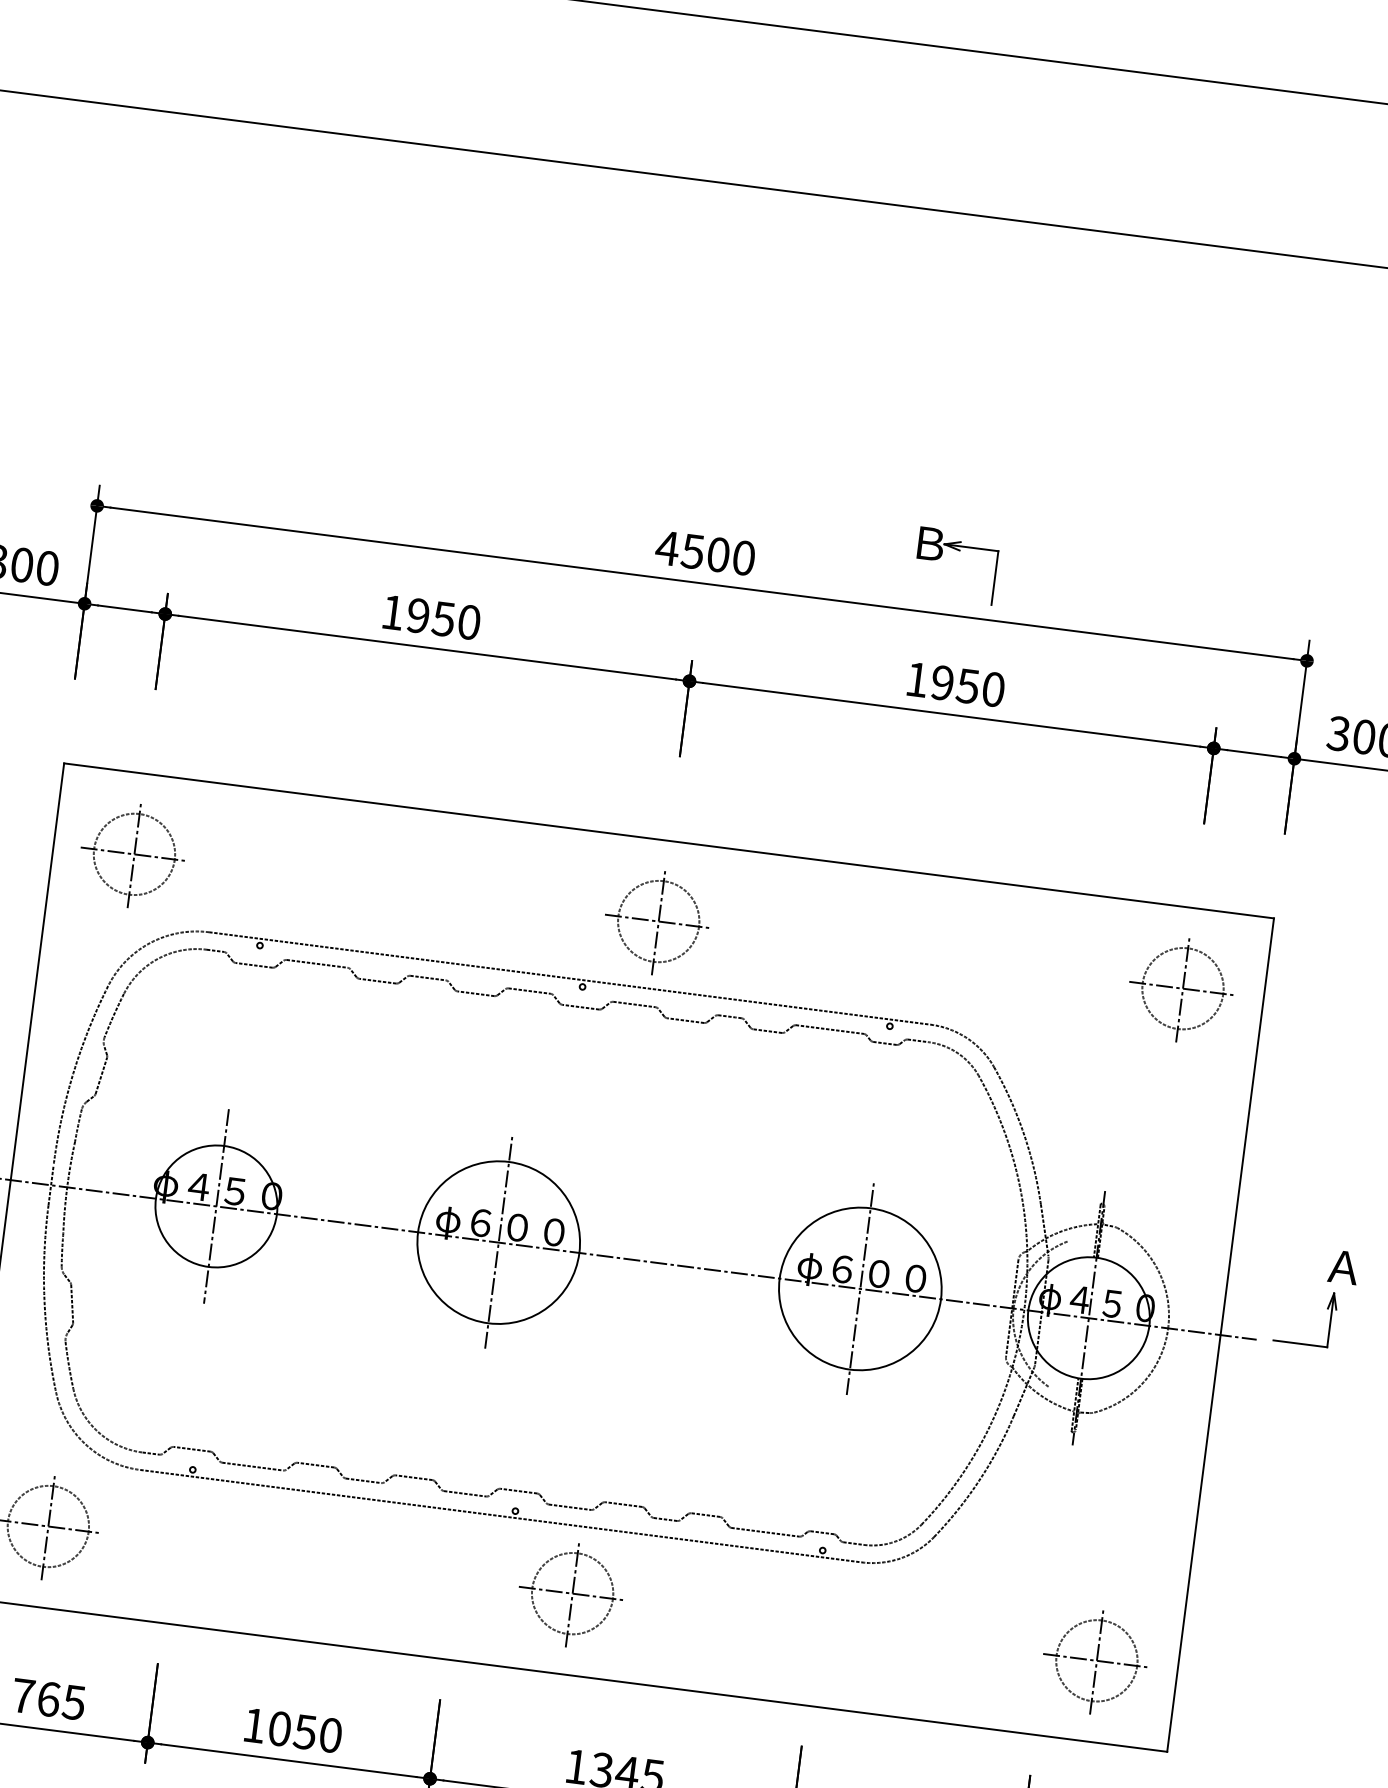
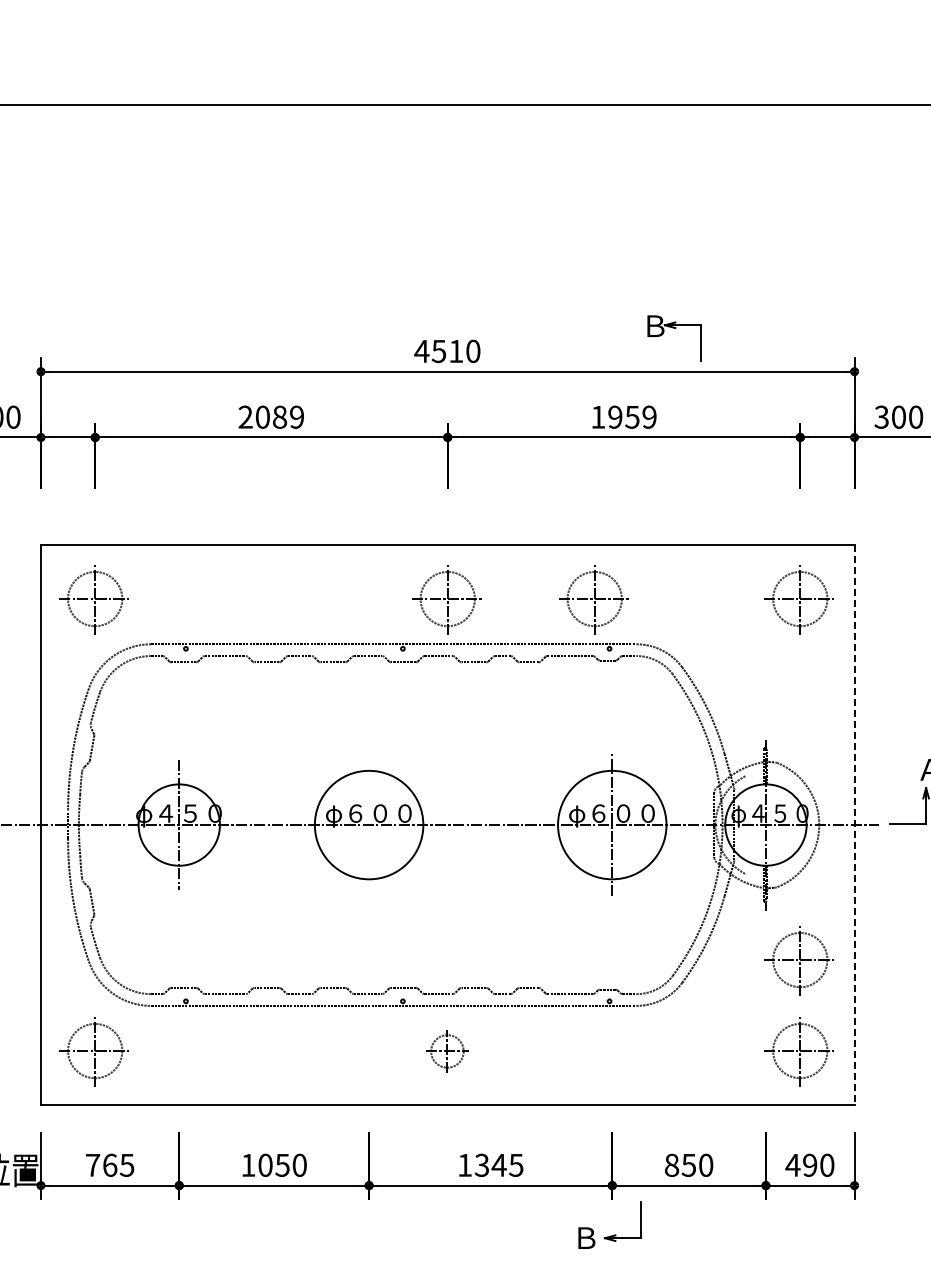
part: (959, 552) -> (675, 329), moved
text: (718, 555) -> (456, 351), 4500 -> 4510
text: (431, 616) -> (271, 416), 1950 -> 2089
text: (993, 688) -> (649, 416), 1950 -> 1959
part: (875, 949) -> (593, 599), added
line: (499, 1241) -> (369, 824), removed
line: (1220, 1335) -> (854, 825), solid -> dashed
part: (1111, 1525) -> (798, 960), added
part: (570, 1594) -> (446, 1051), size x0.6

